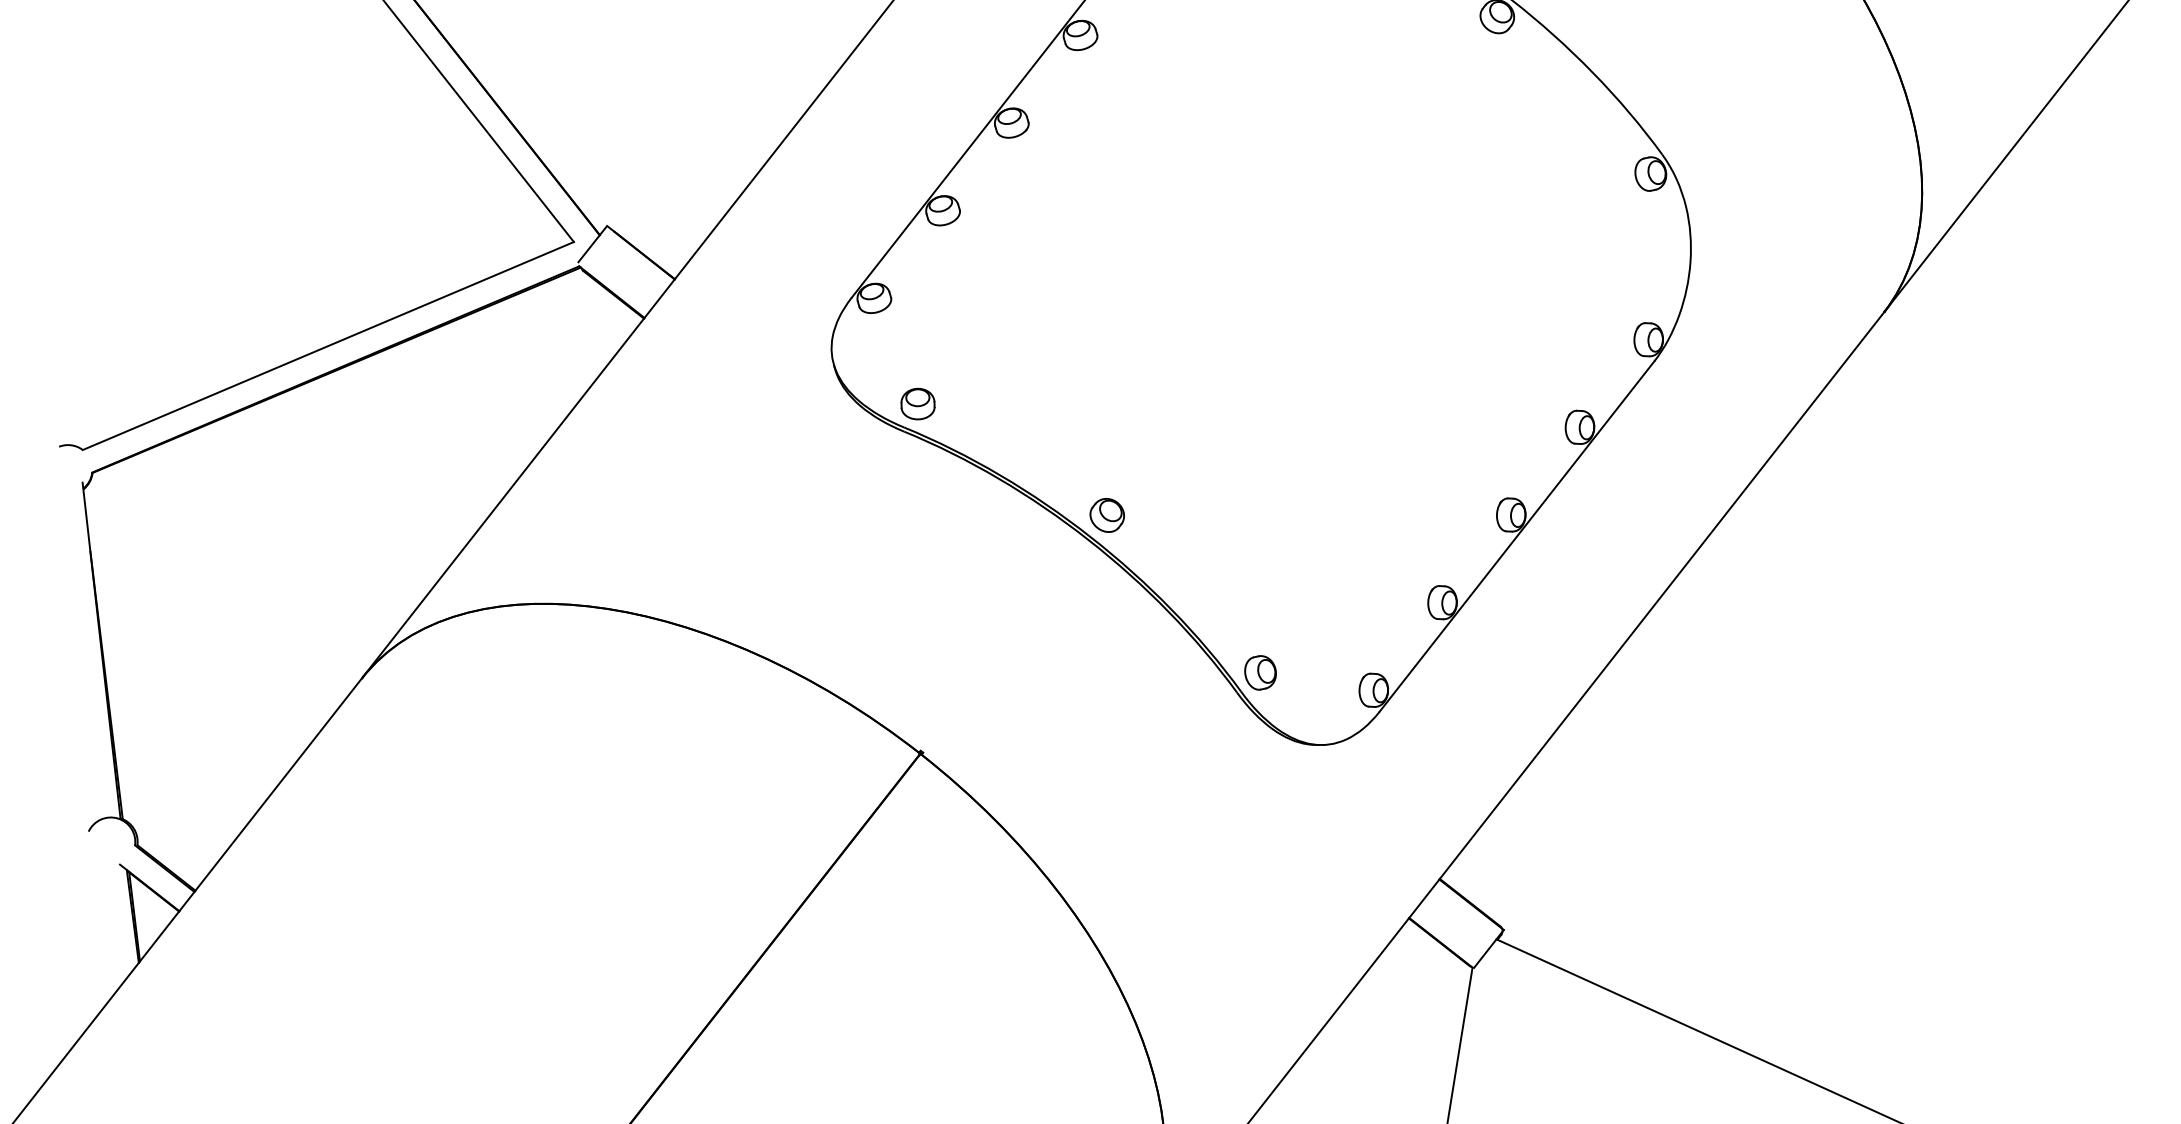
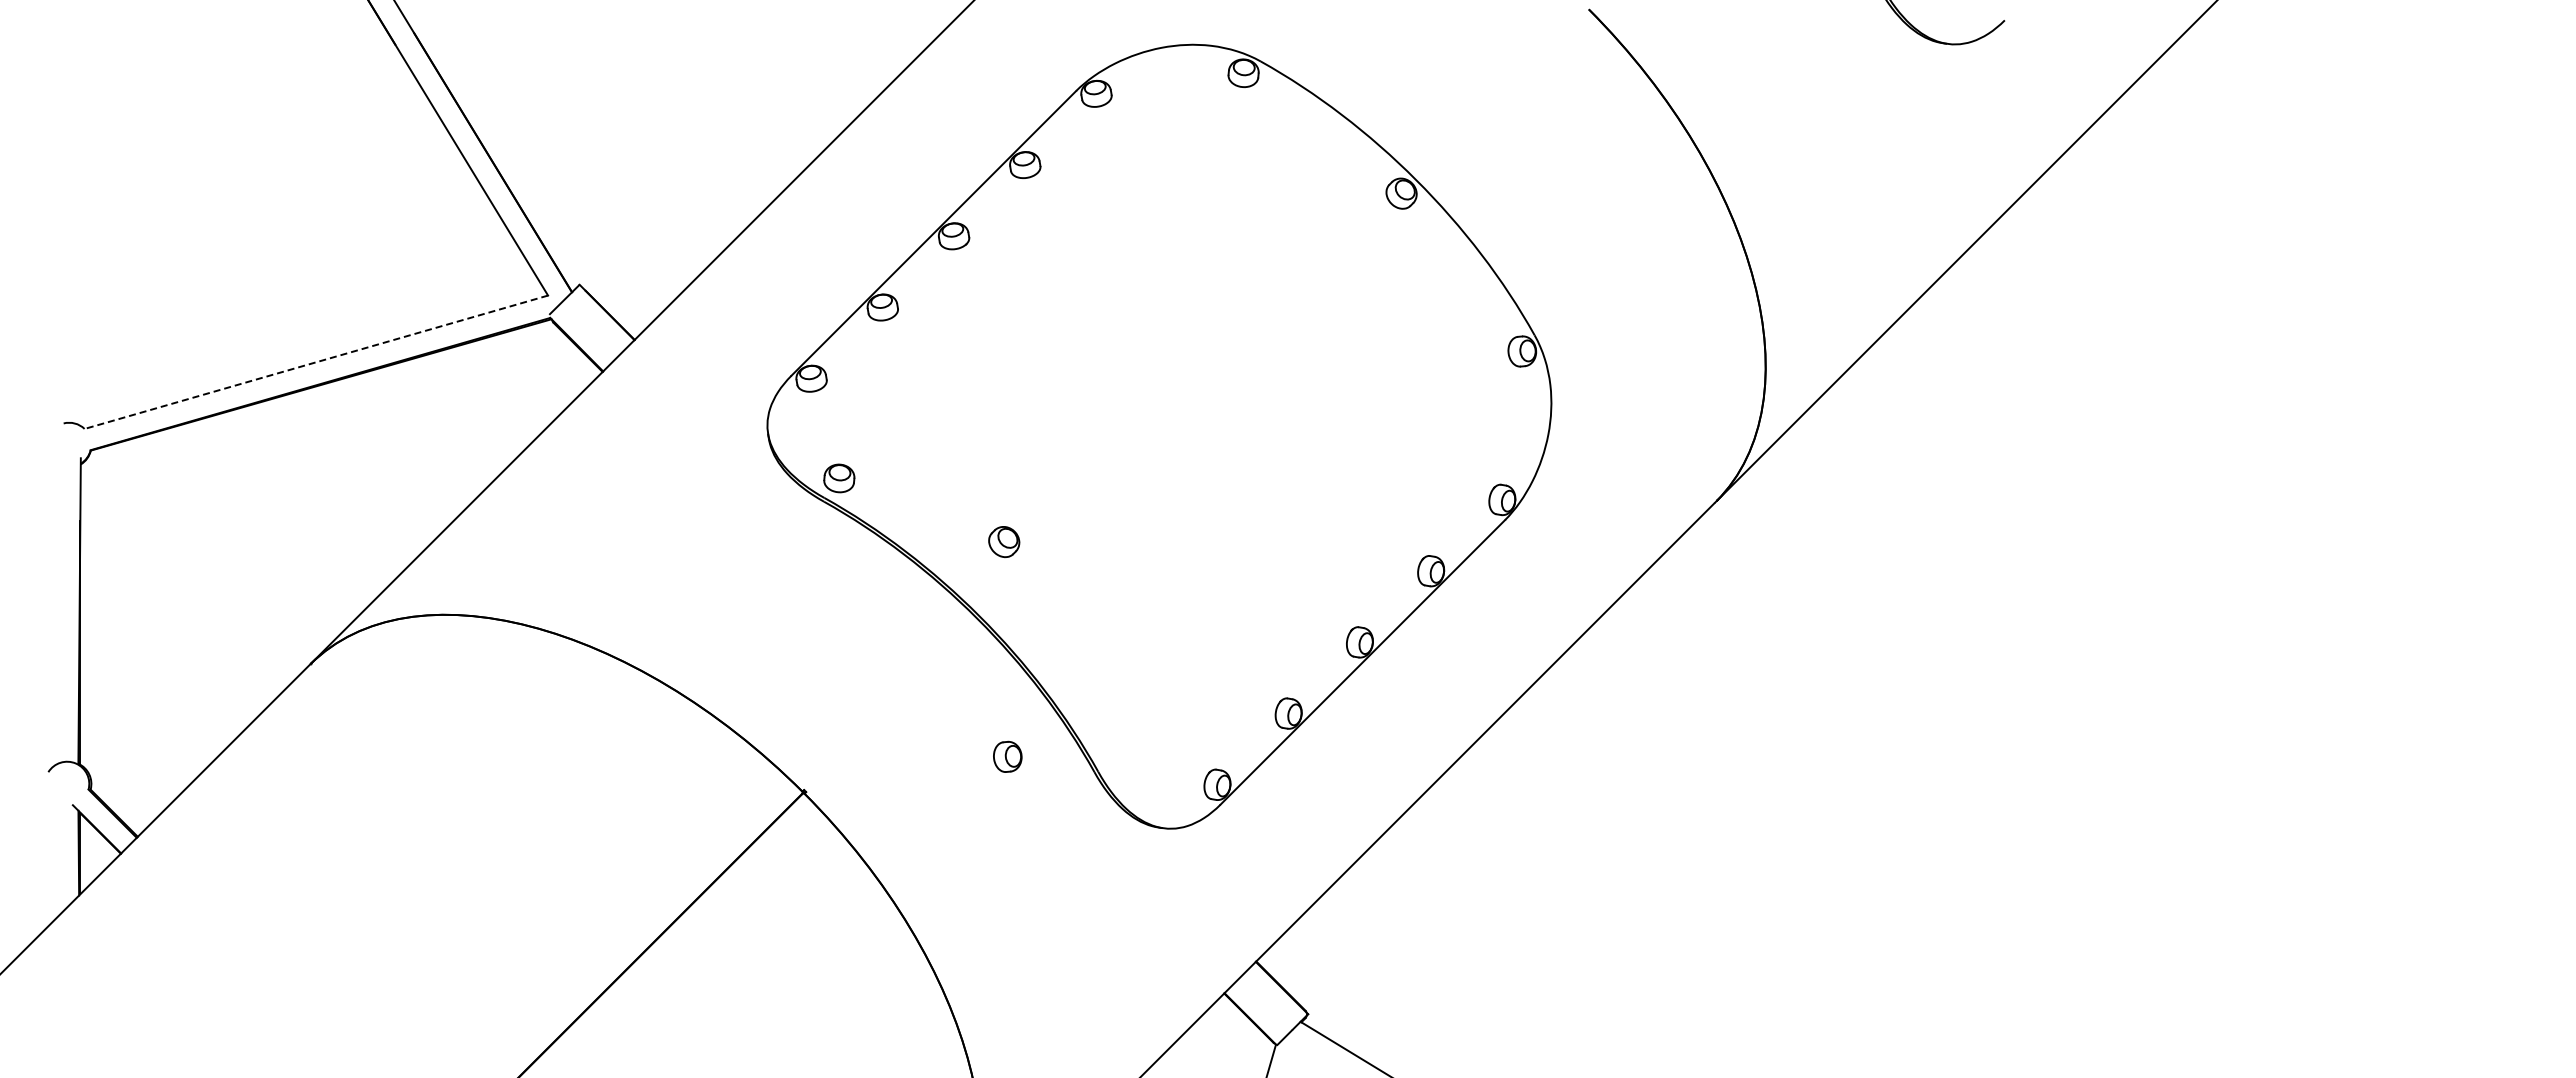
line: (327, 346) -> (315, 362), solid -> dashed
part: (1107, 515) -> (1004, 542), moved
part: (1260, 672) -> (1007, 756), moved

